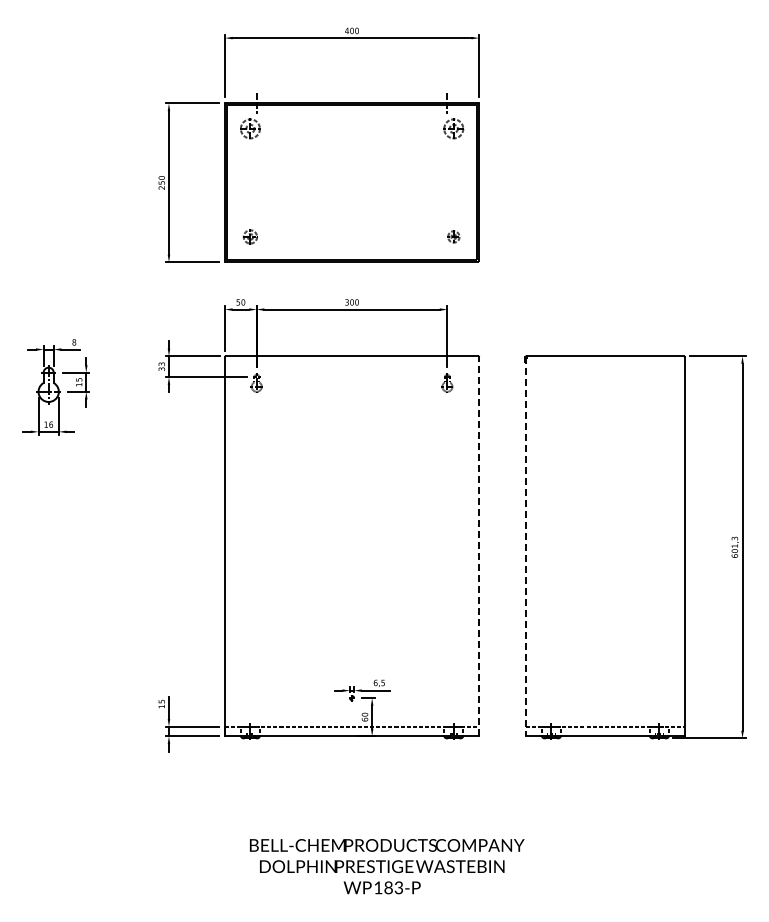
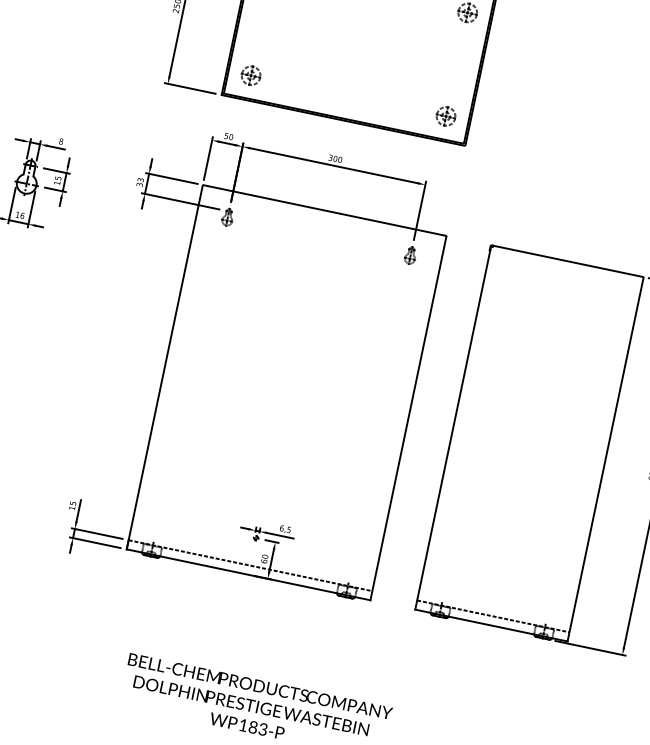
part: (250, 236) -> (251, 75), size x1.43
part: (453, 236) -> (445, 116), size x1.67
line: (479, 546) -> (408, 418), dashed -> solid
line: (525, 547) -> (452, 428), dashed -> solid

